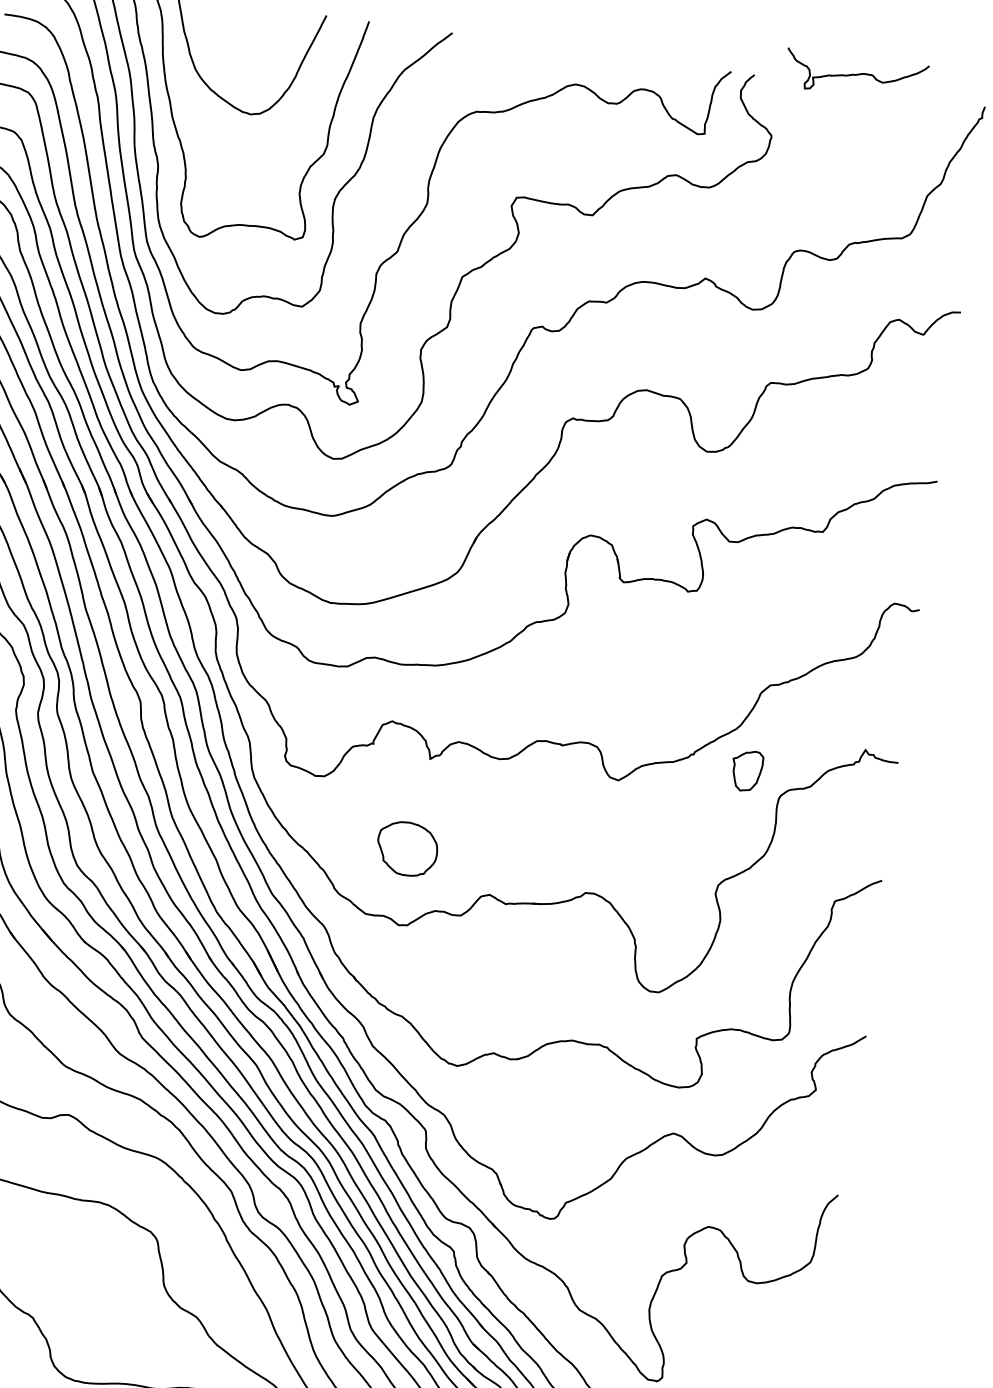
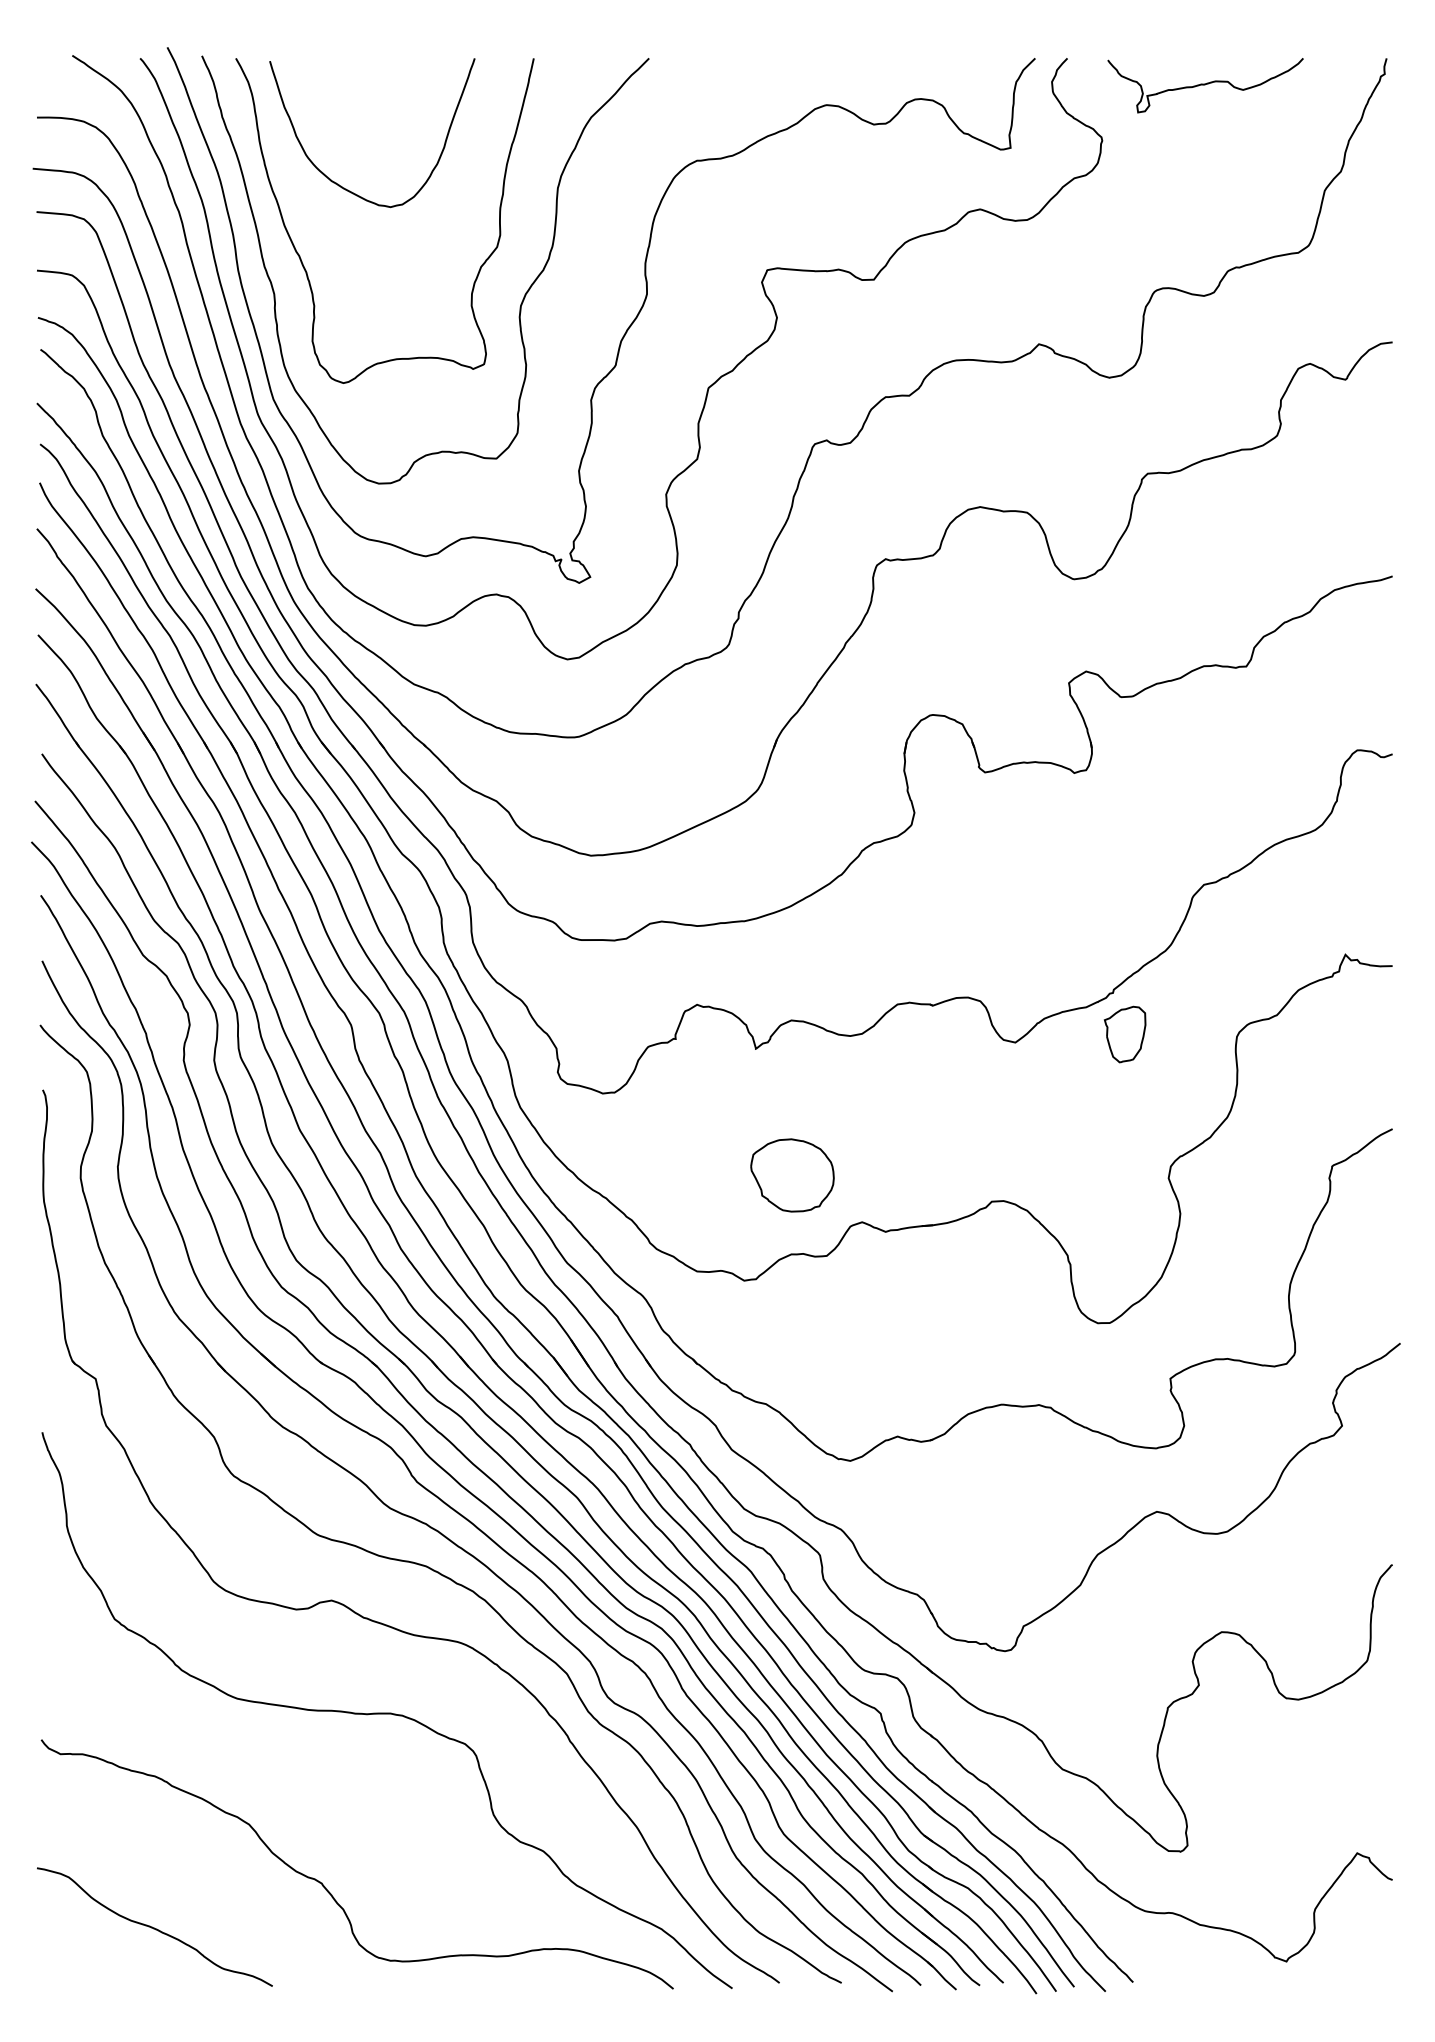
curve: (856, 75) -> (1205, 85), moved
part: (746, 770) -> (1124, 1034), moved
part: (407, 848) -> (792, 1175), moved

